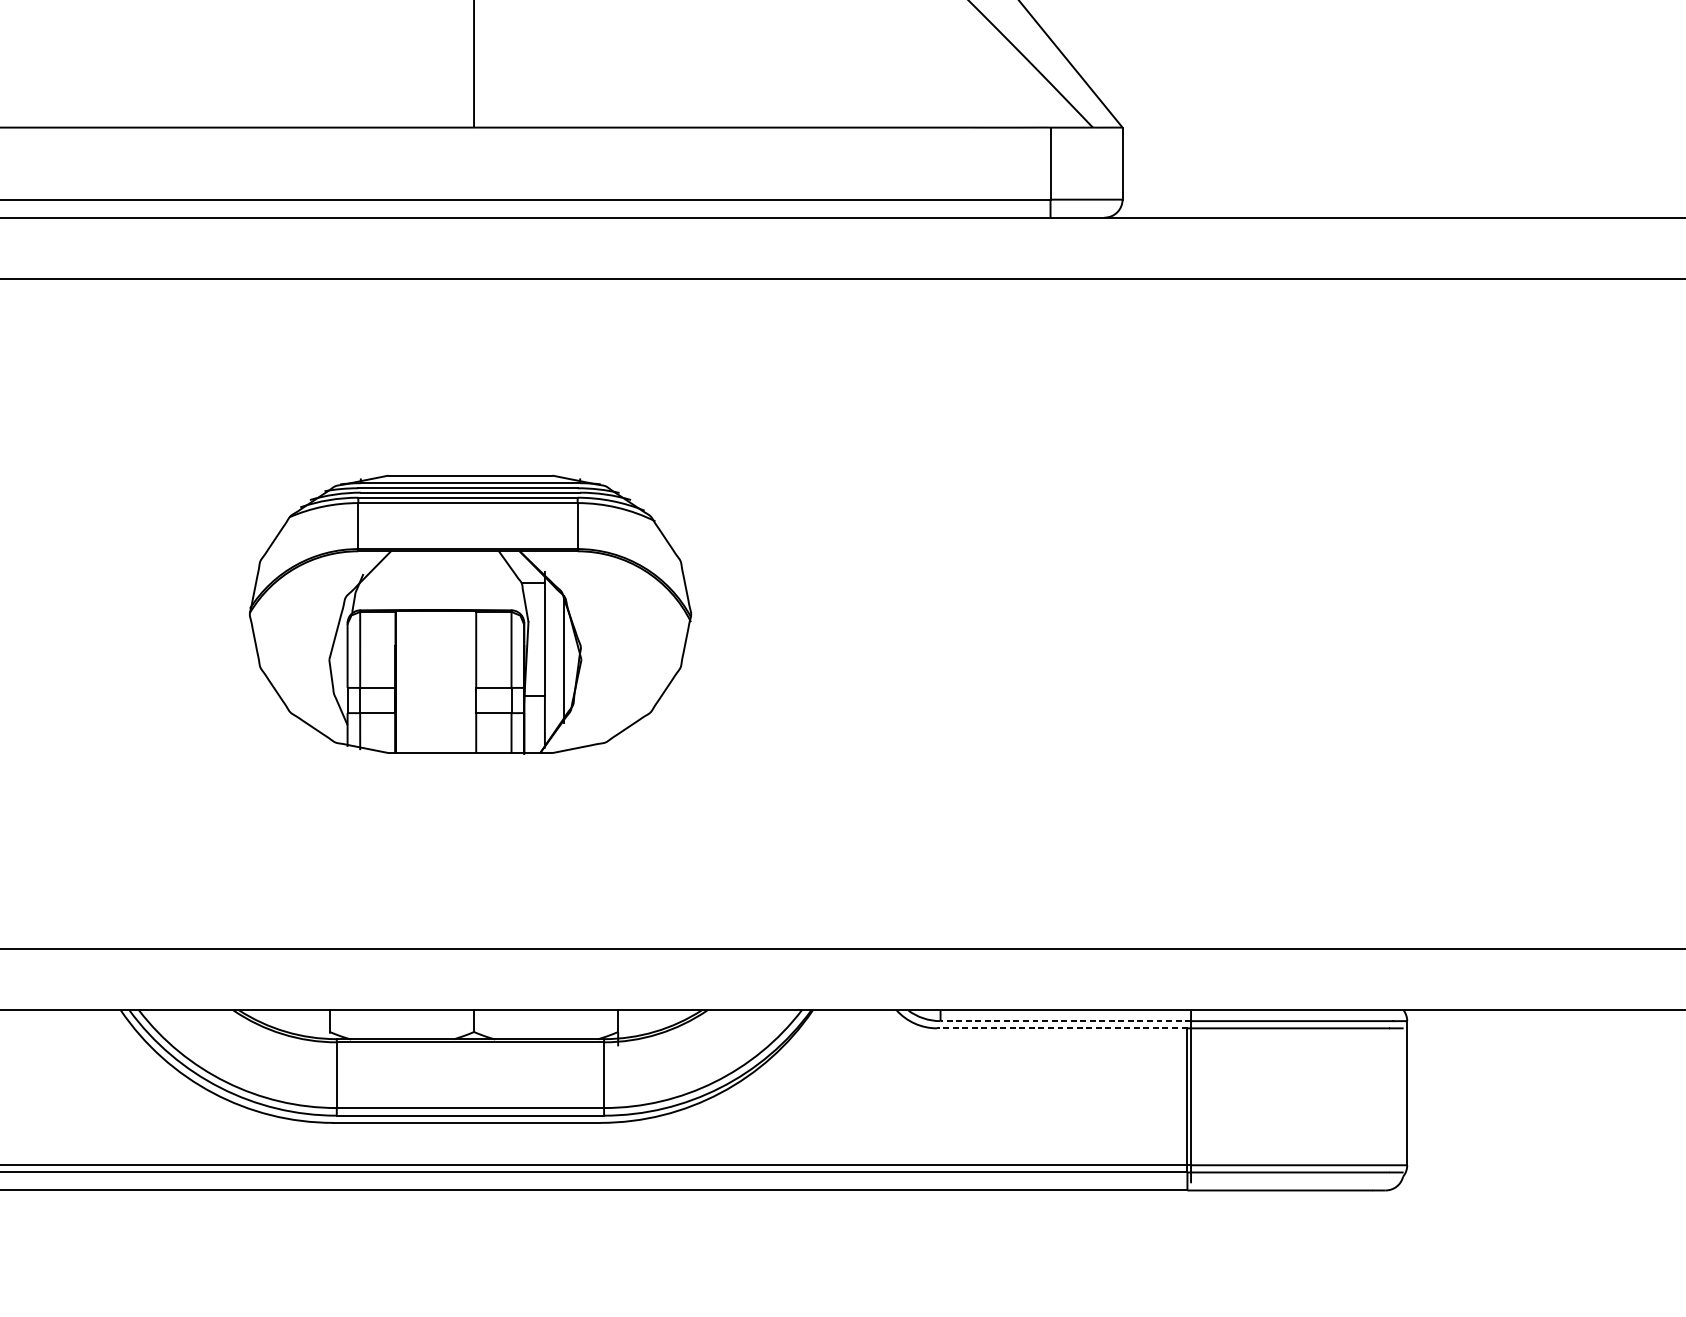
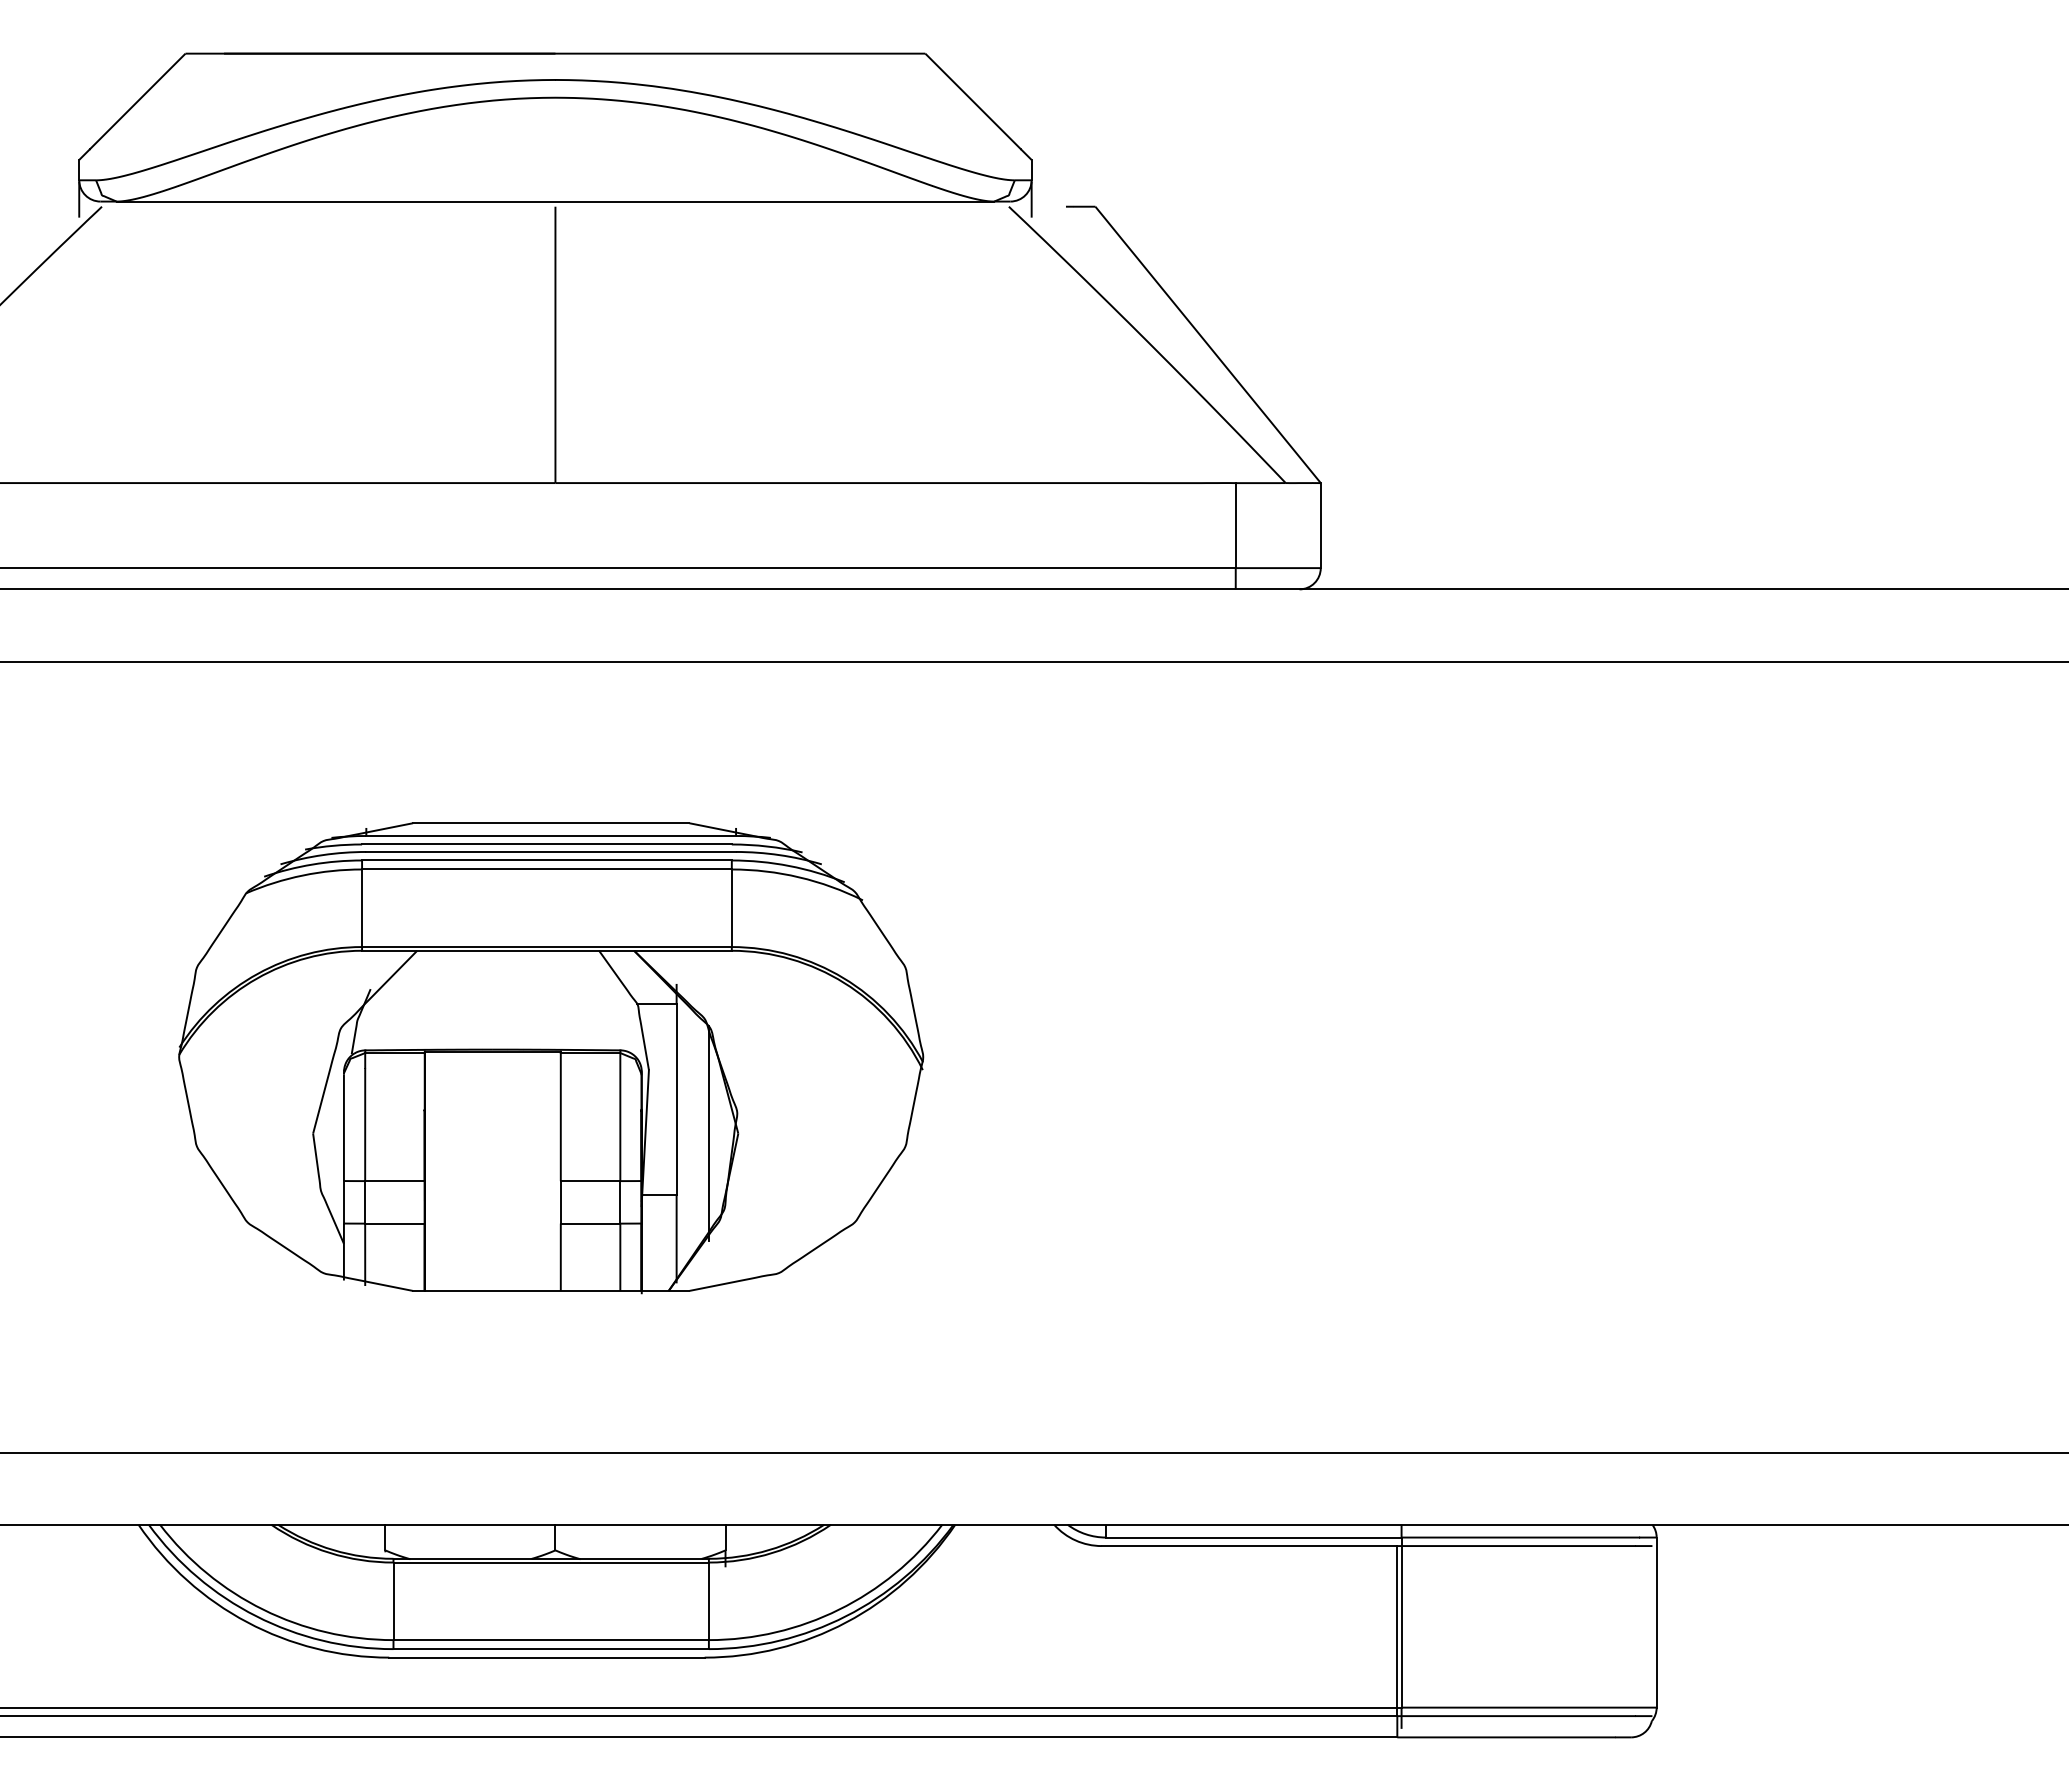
part: (470, 615) -> (551, 1058), size x1.43
line: (1065, 1021) -> (1253, 1537), dashed -> solid
line: (1062, 1028) -> (1249, 1546), dashed -> solid

